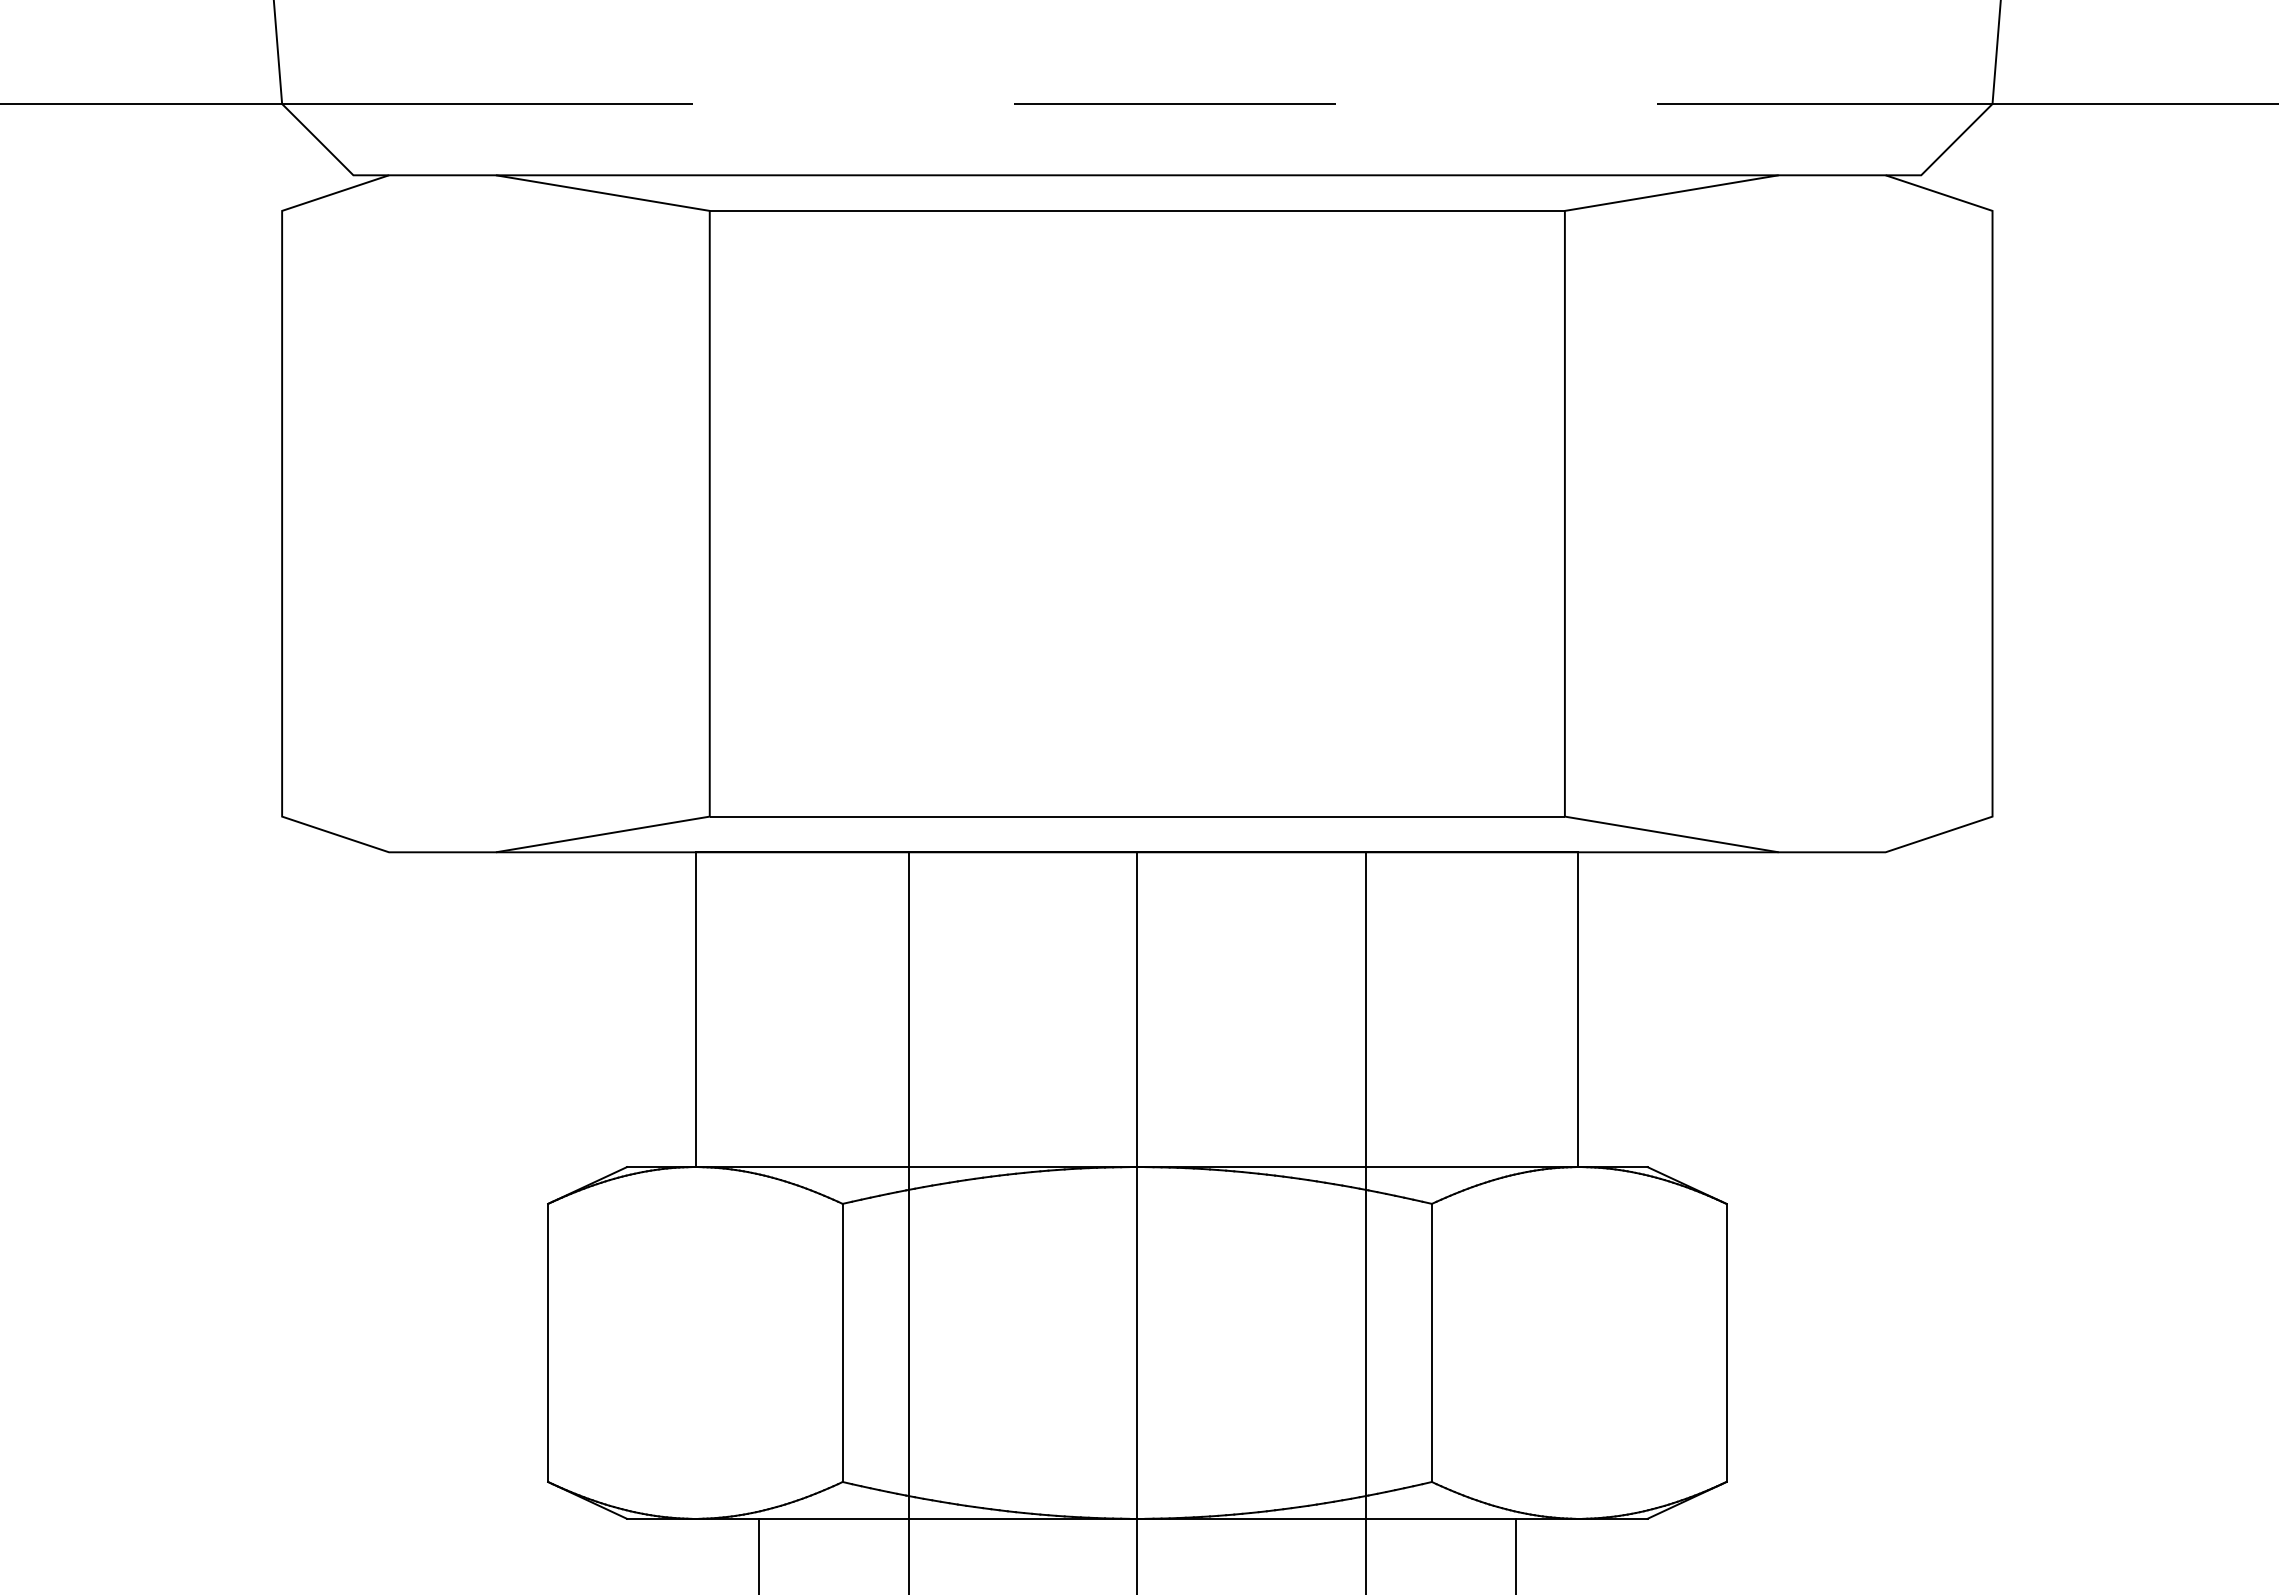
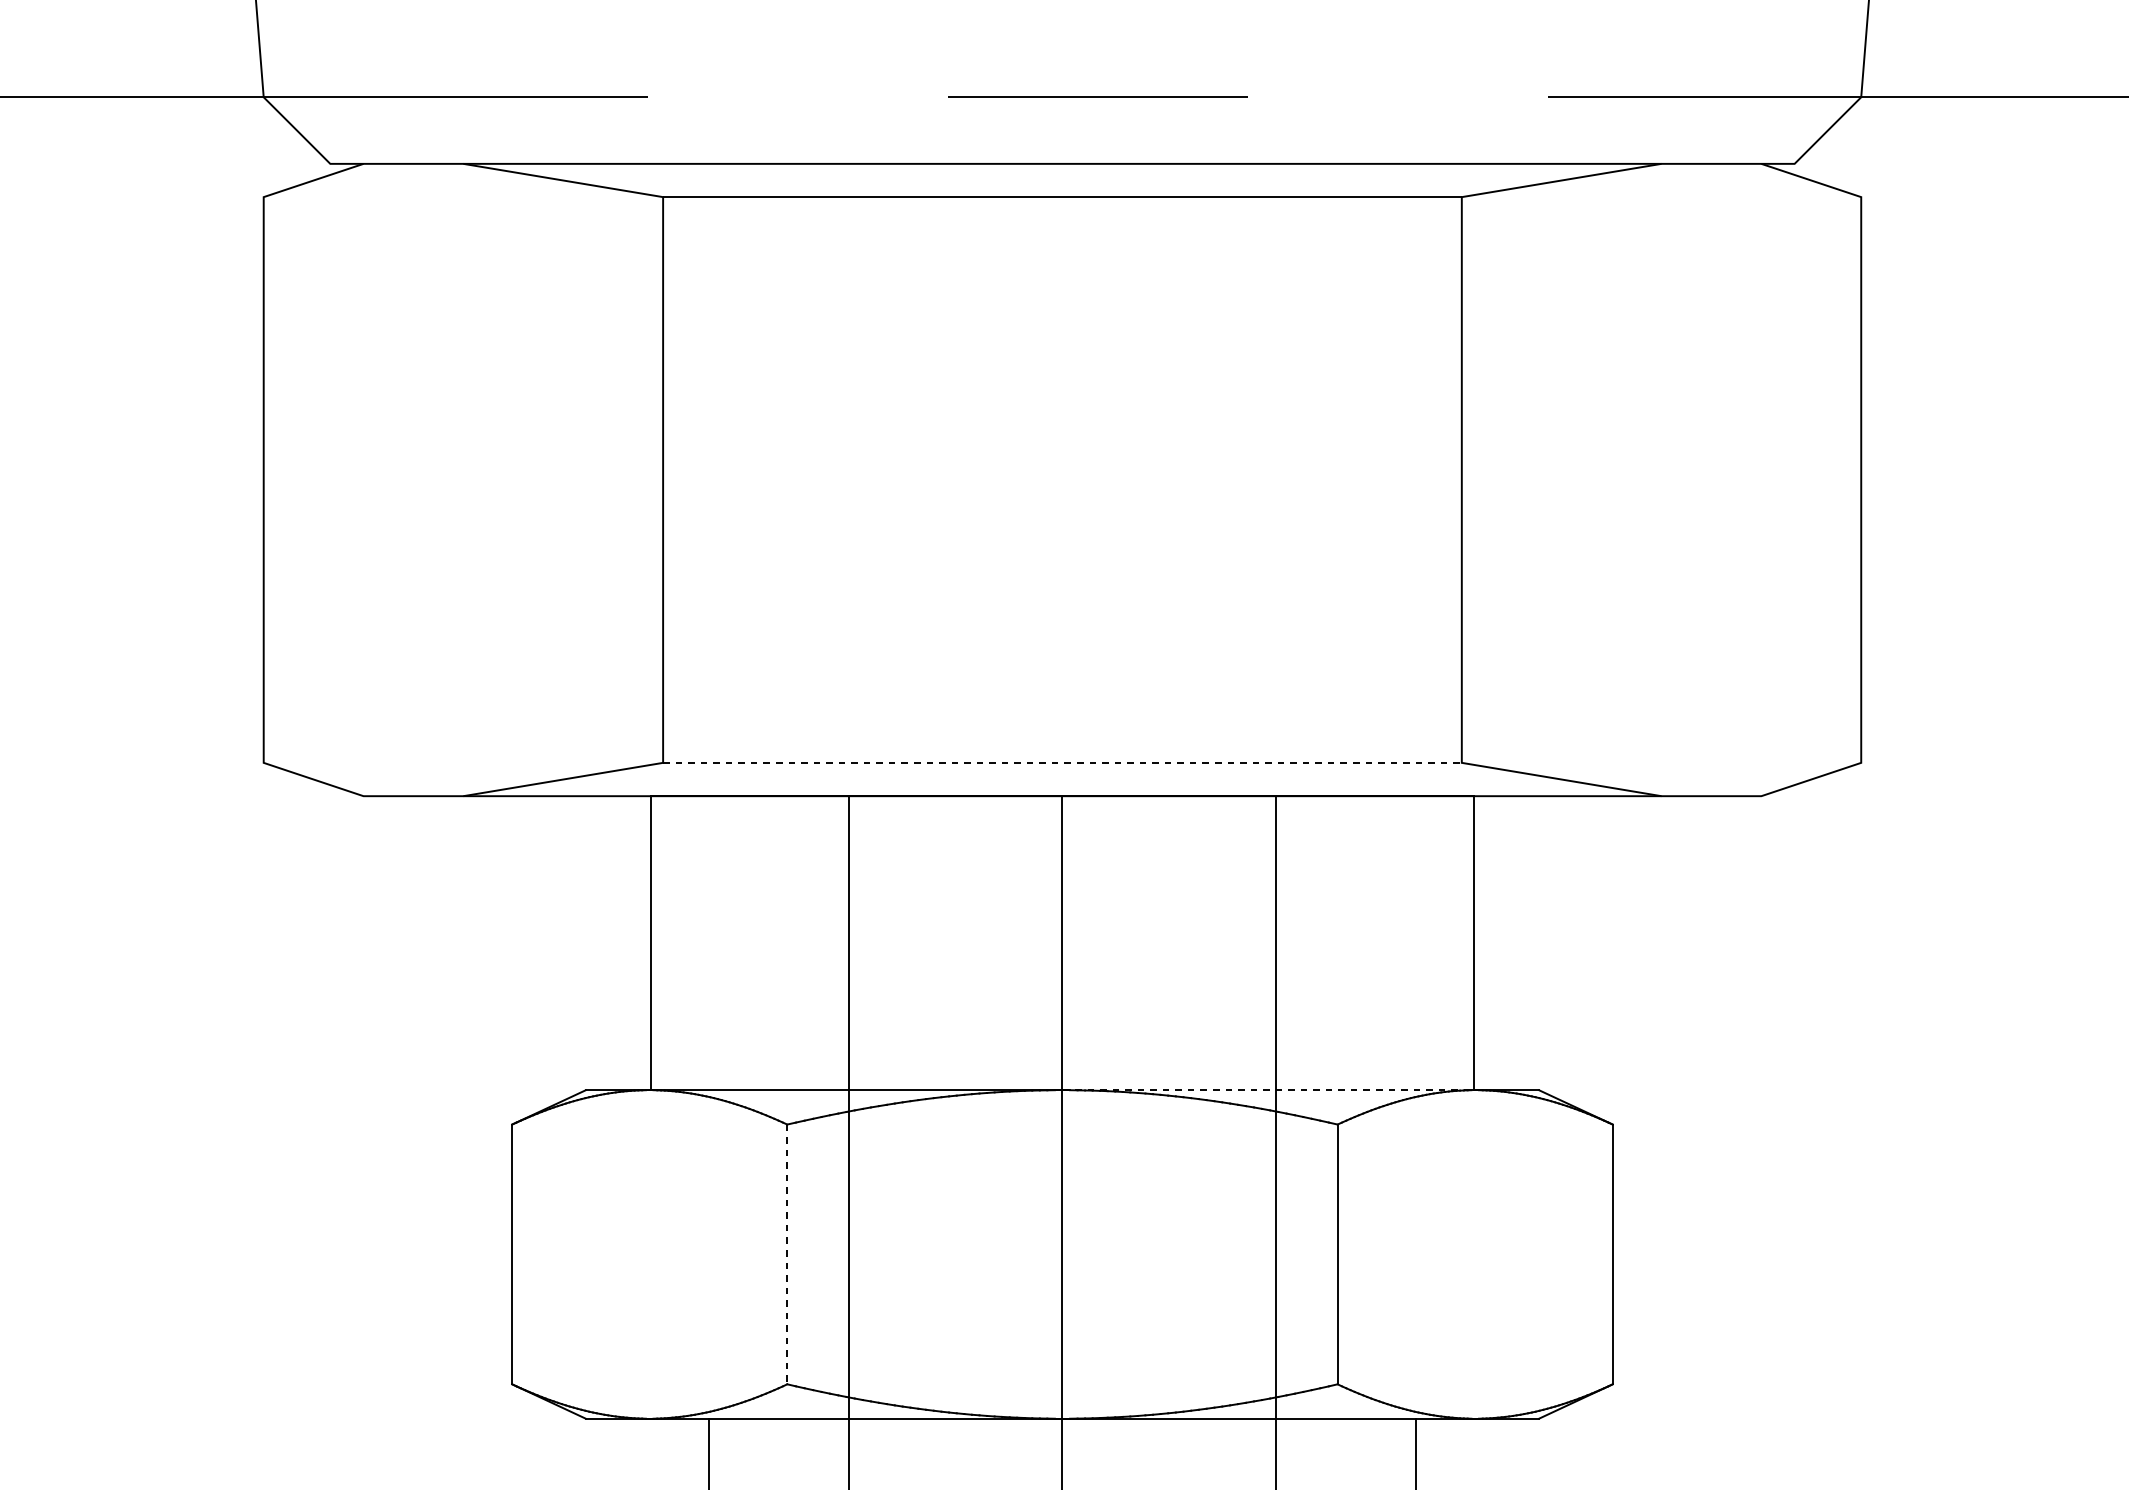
line: (1137, 816) -> (1062, 762), solid -> dashed
line: (1358, 1167) -> (1269, 1090), solid -> dashed
line: (842, 1343) -> (787, 1254), solid -> dashed

